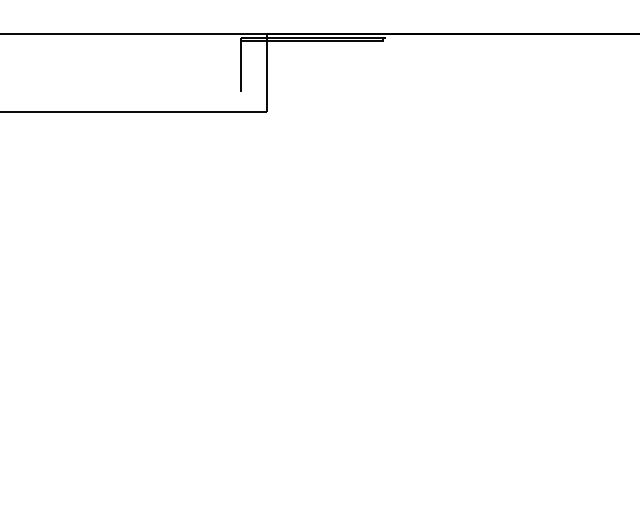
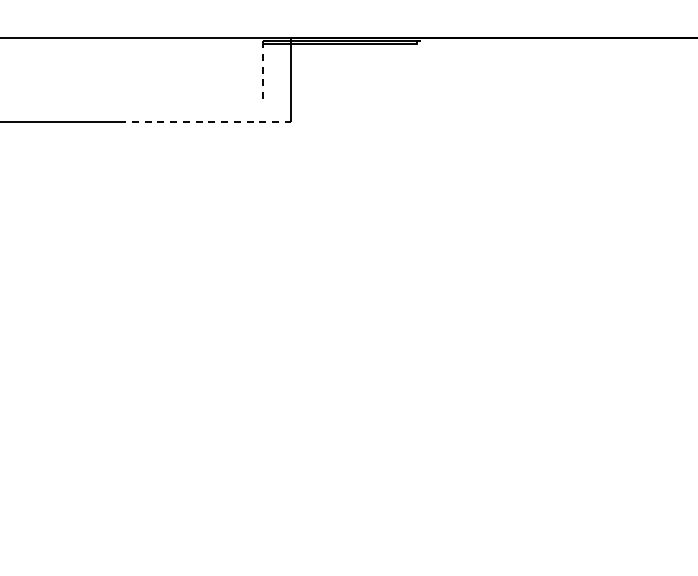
line: (240, 65) -> (262, 71), solid -> dashed
line: (188, 111) -> (205, 121), solid -> dashed

